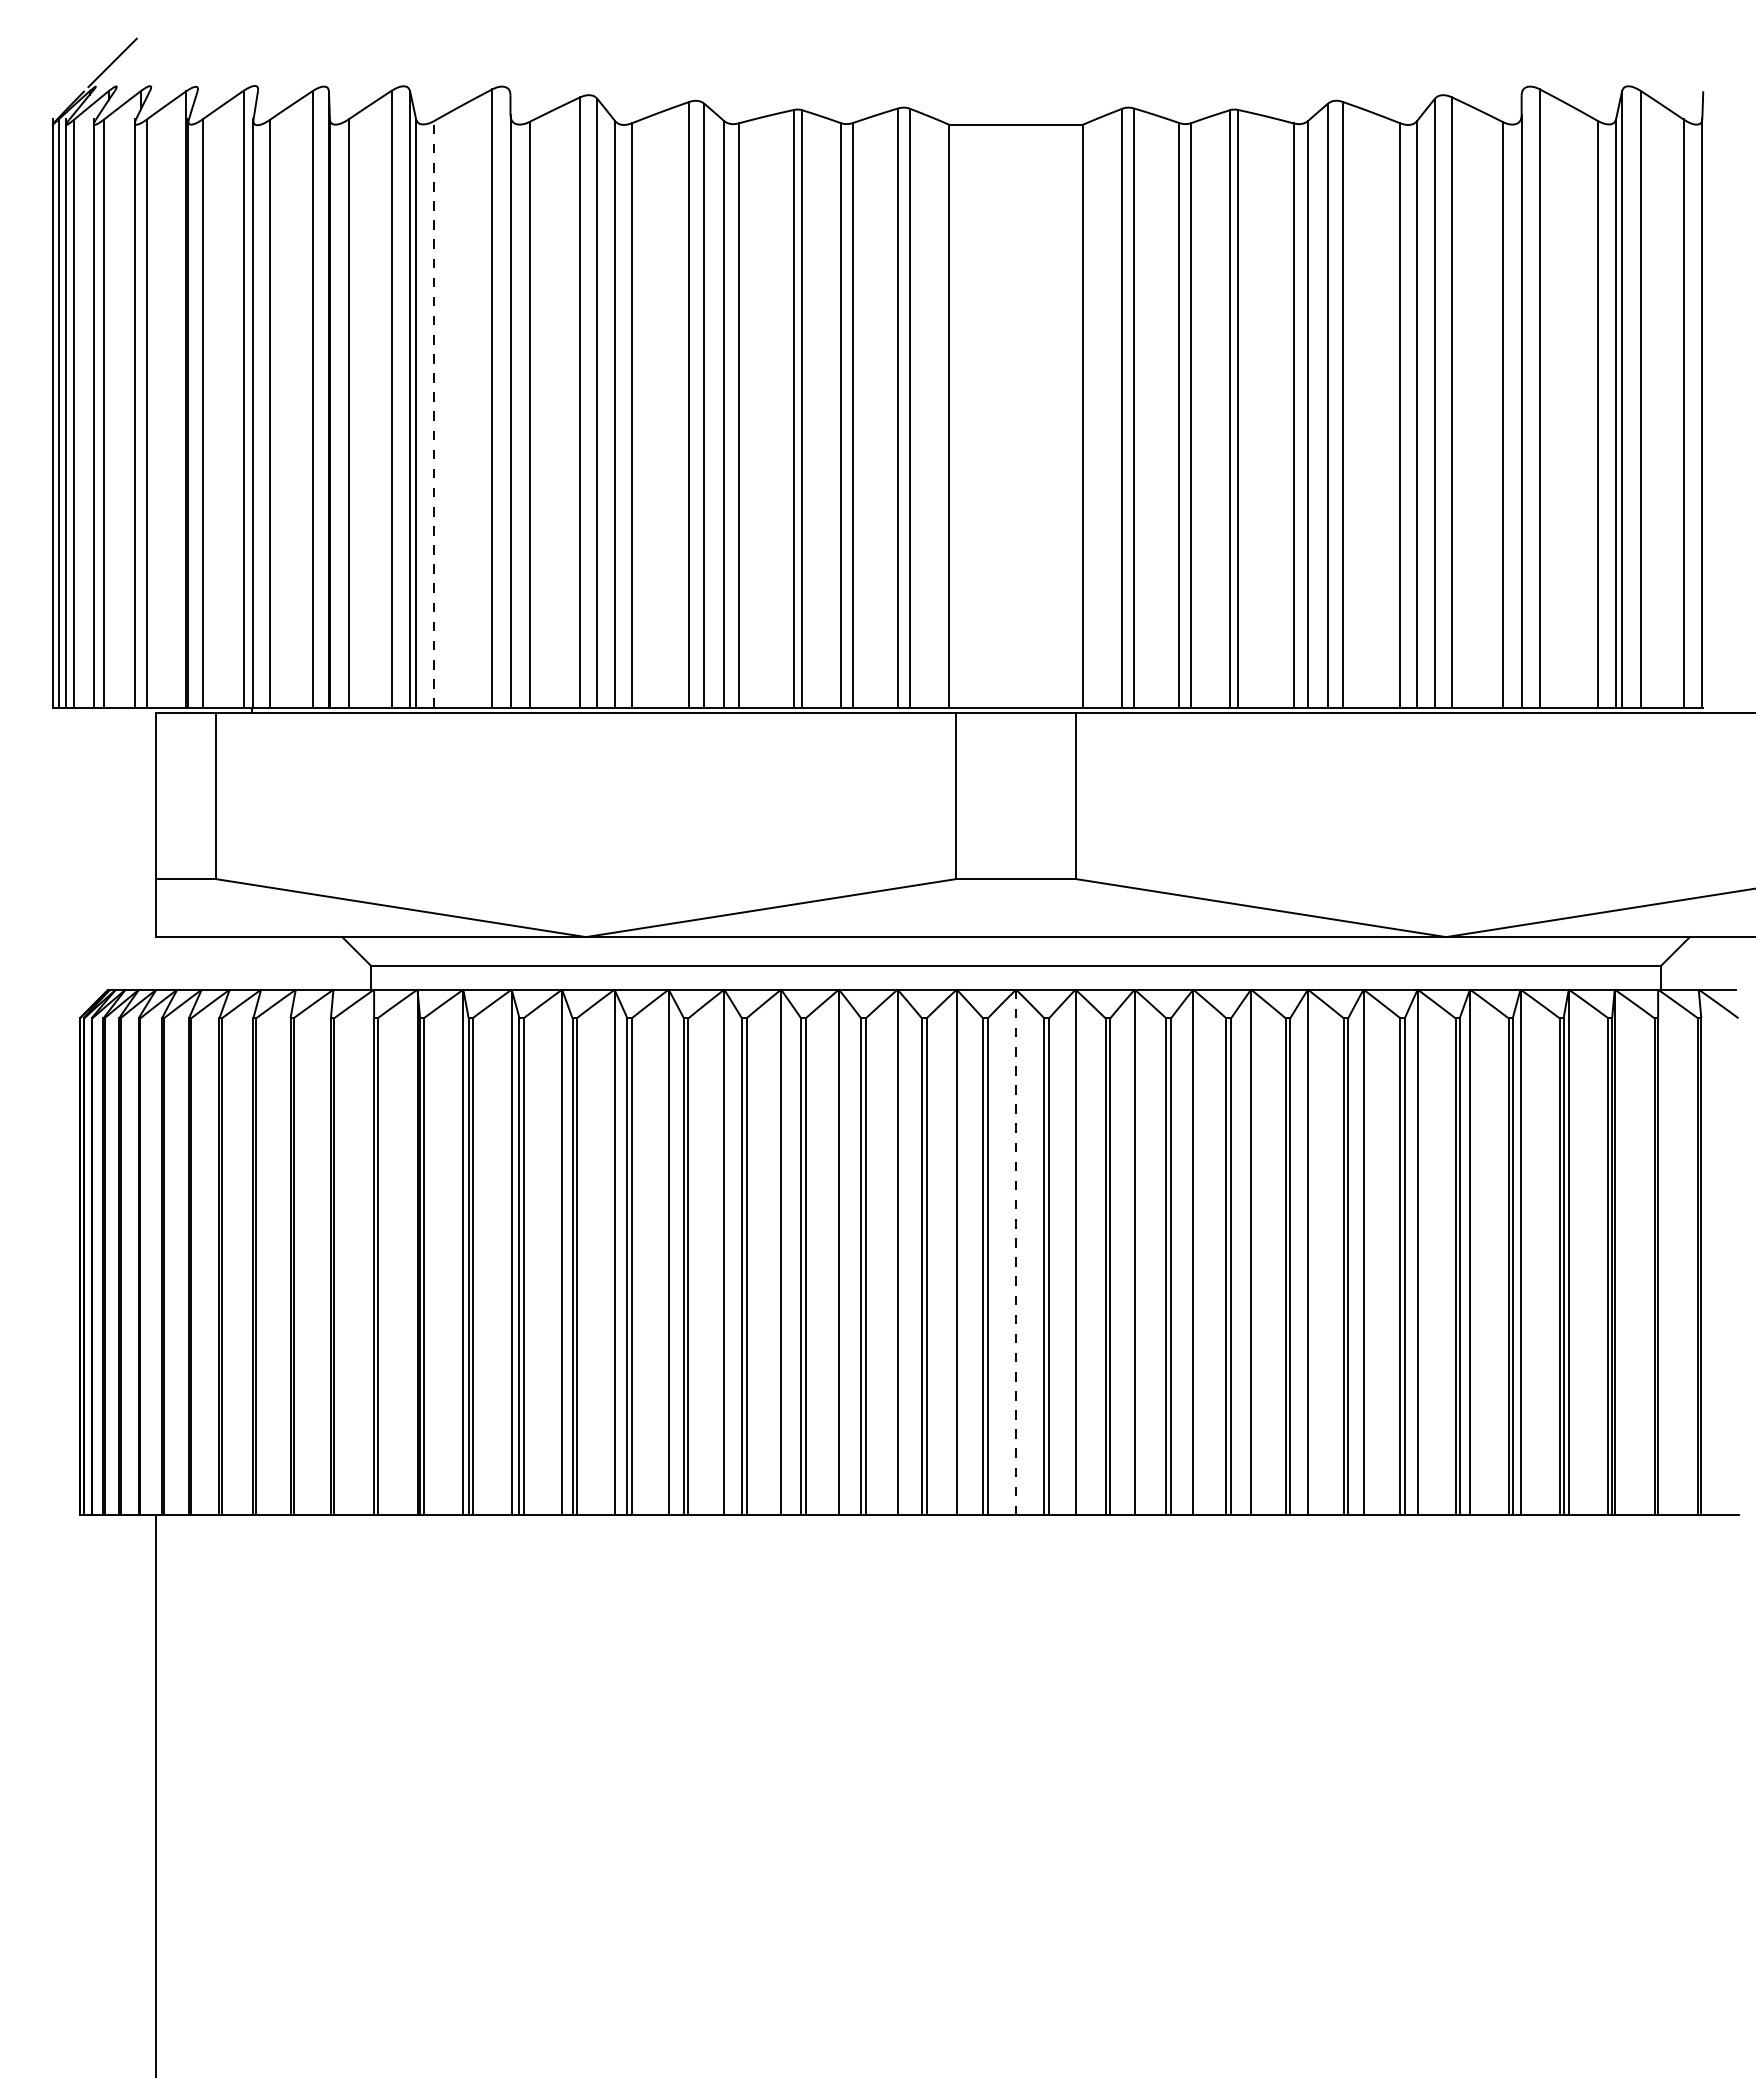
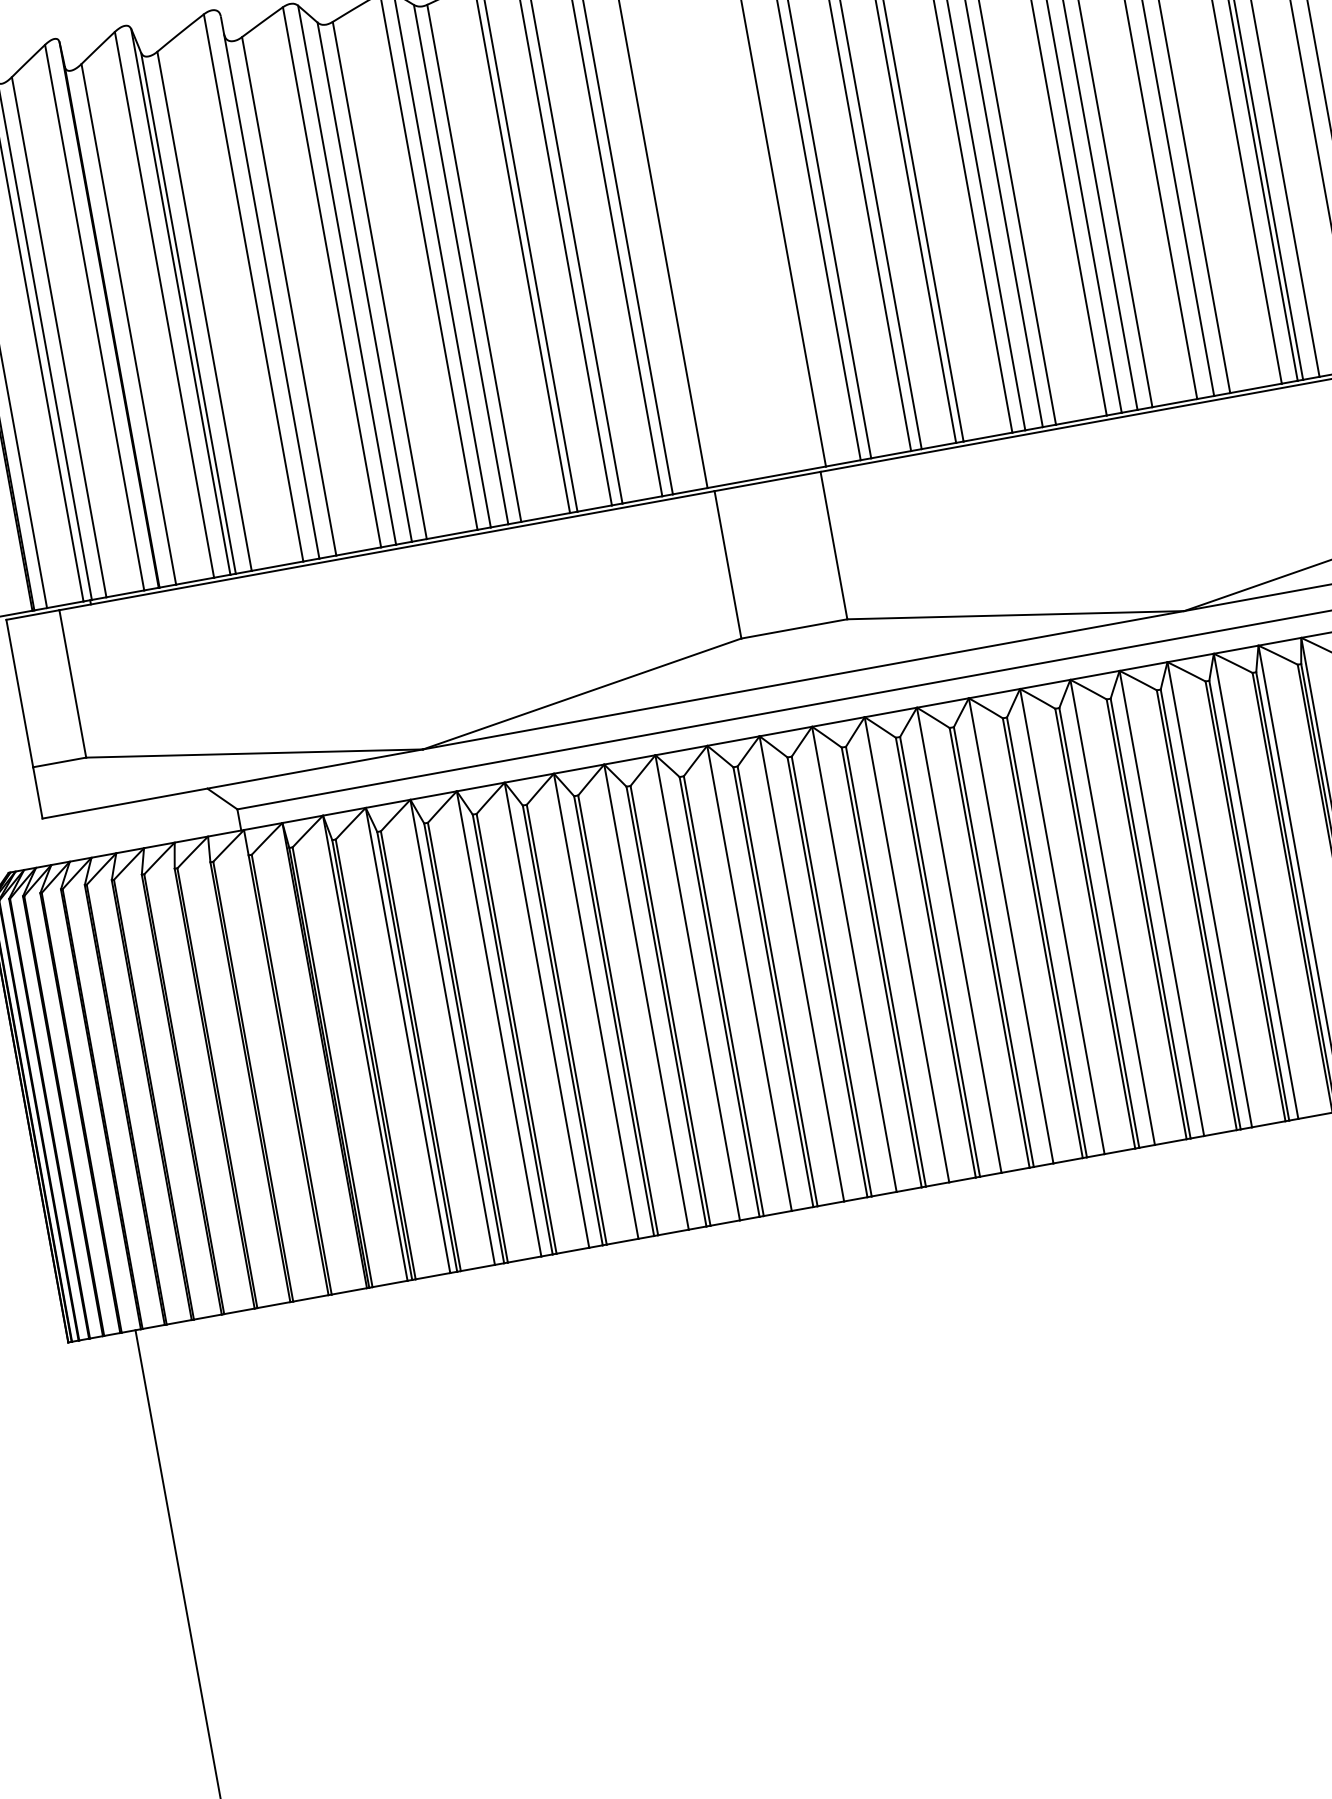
line: (434, 413) -> (204, 310), dashed -> solid
line: (1016, 1252) -> (854, 959), dashed -> solid

